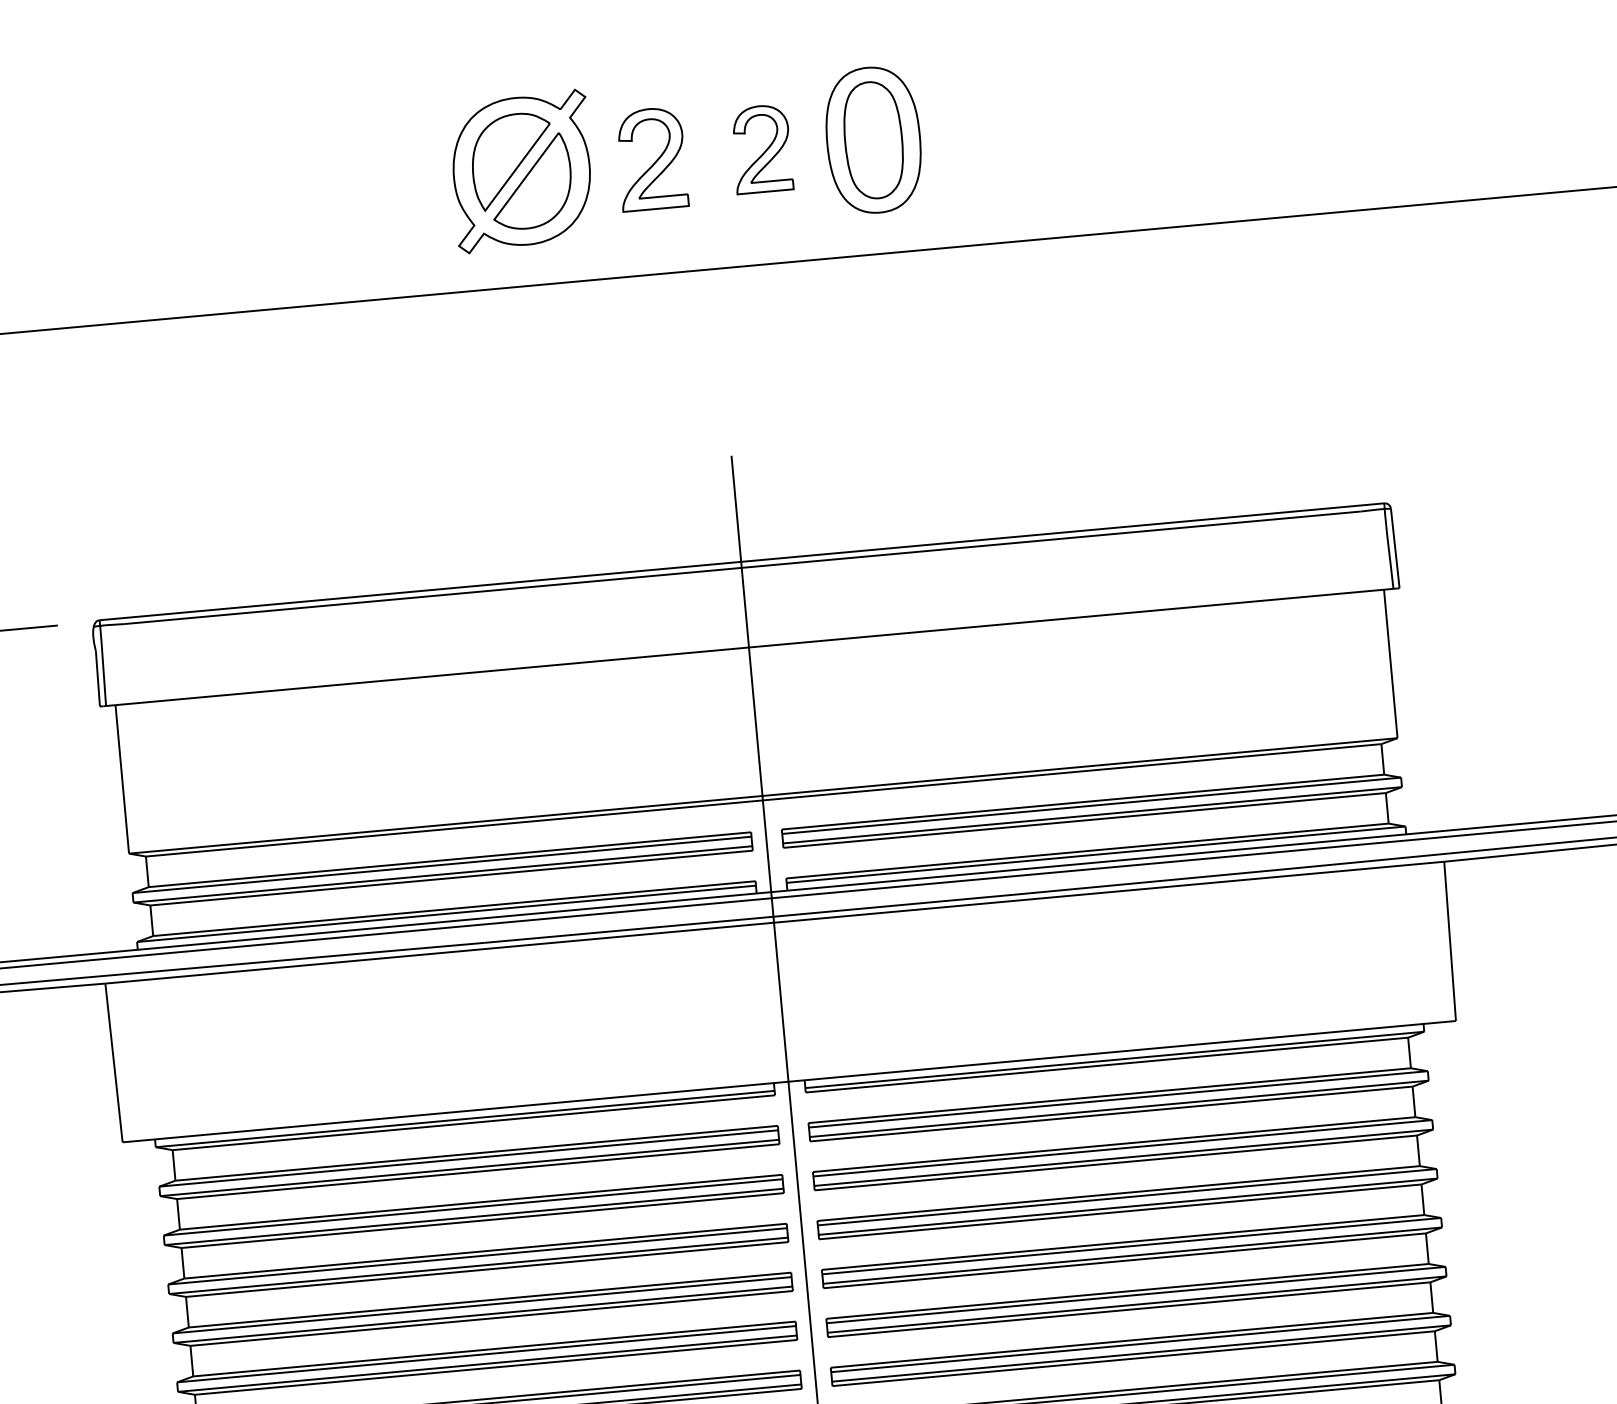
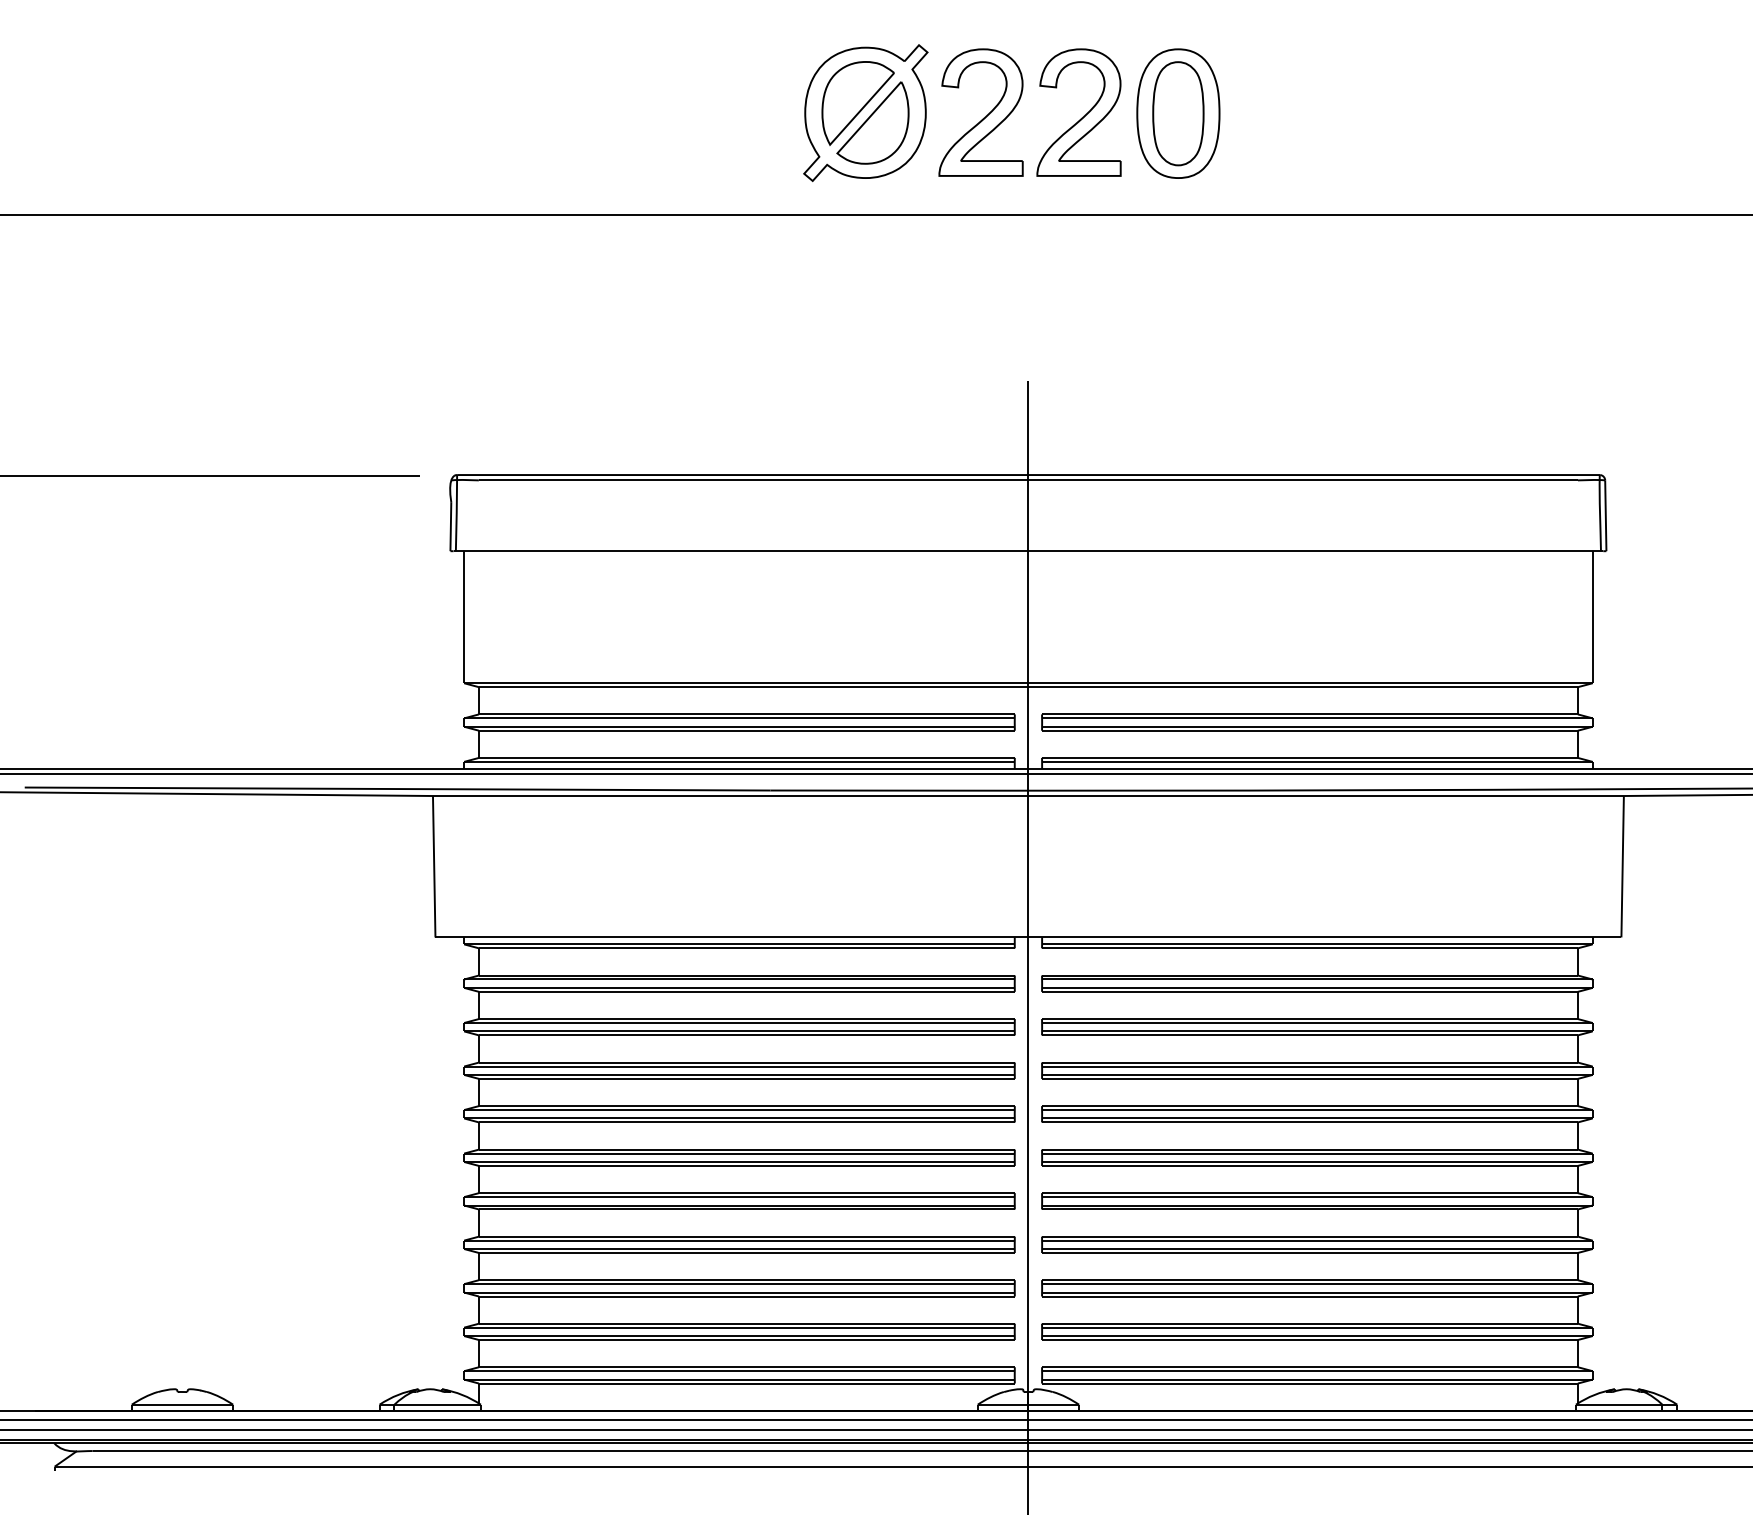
part: (761, 149) -> (1078, 112), size x1.67
part: (650, 159) -> (980, 112), size x1.43

